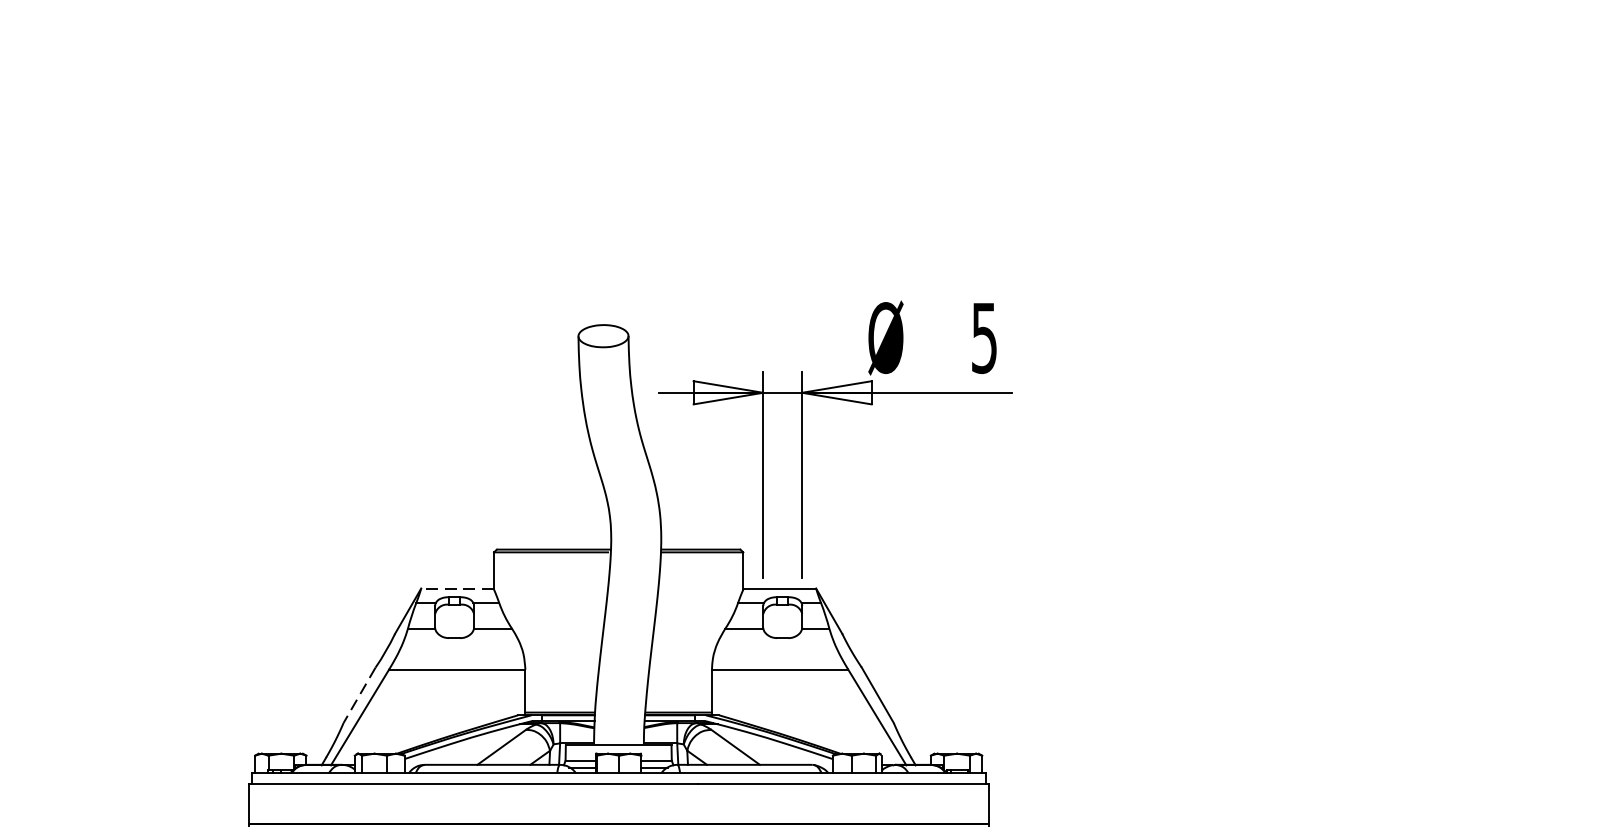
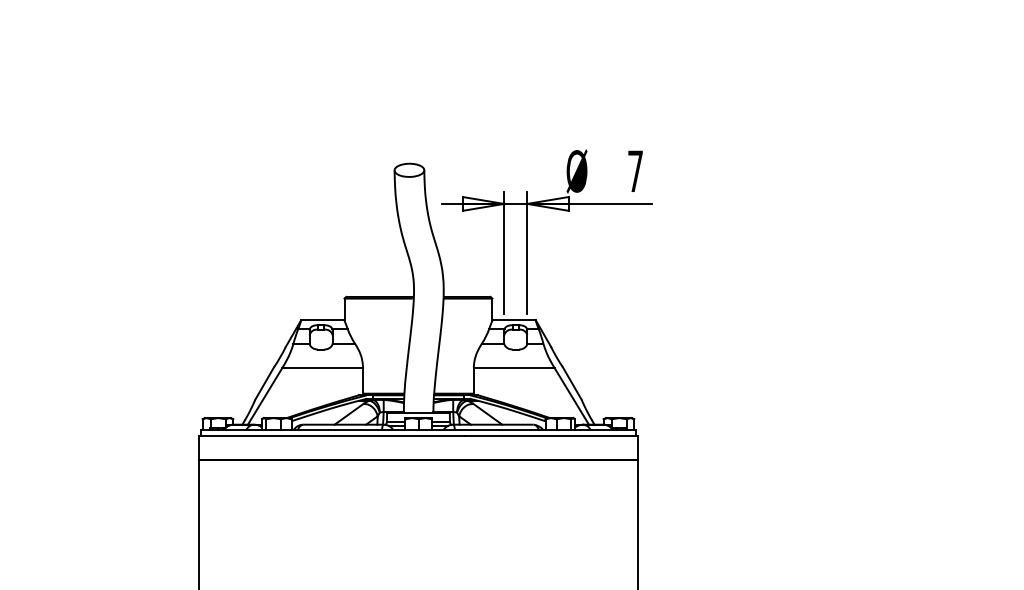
text: (984, 338) -> (635, 171), 5 -> 7
line: (456, 589) -> (322, 320), dashed -> solid
line: (359, 695) -> (264, 383), dashed -> solid

